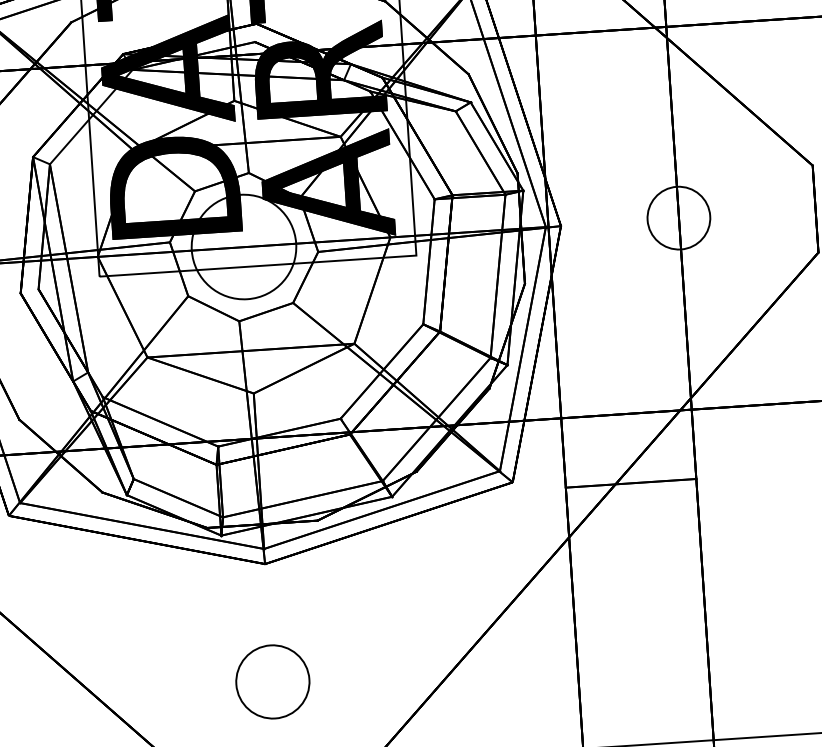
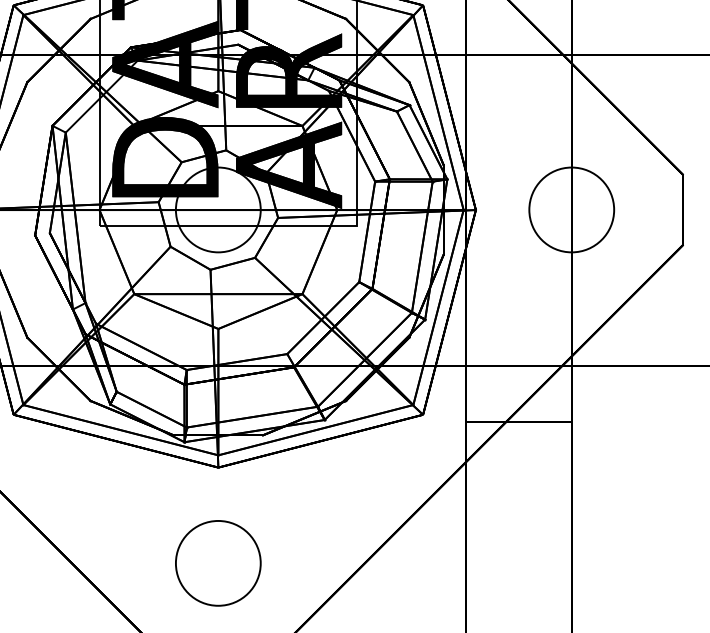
circle: (678, 217) -> (571, 209), size x1.67
circle: (271, 680) -> (217, 562), size x1.43

